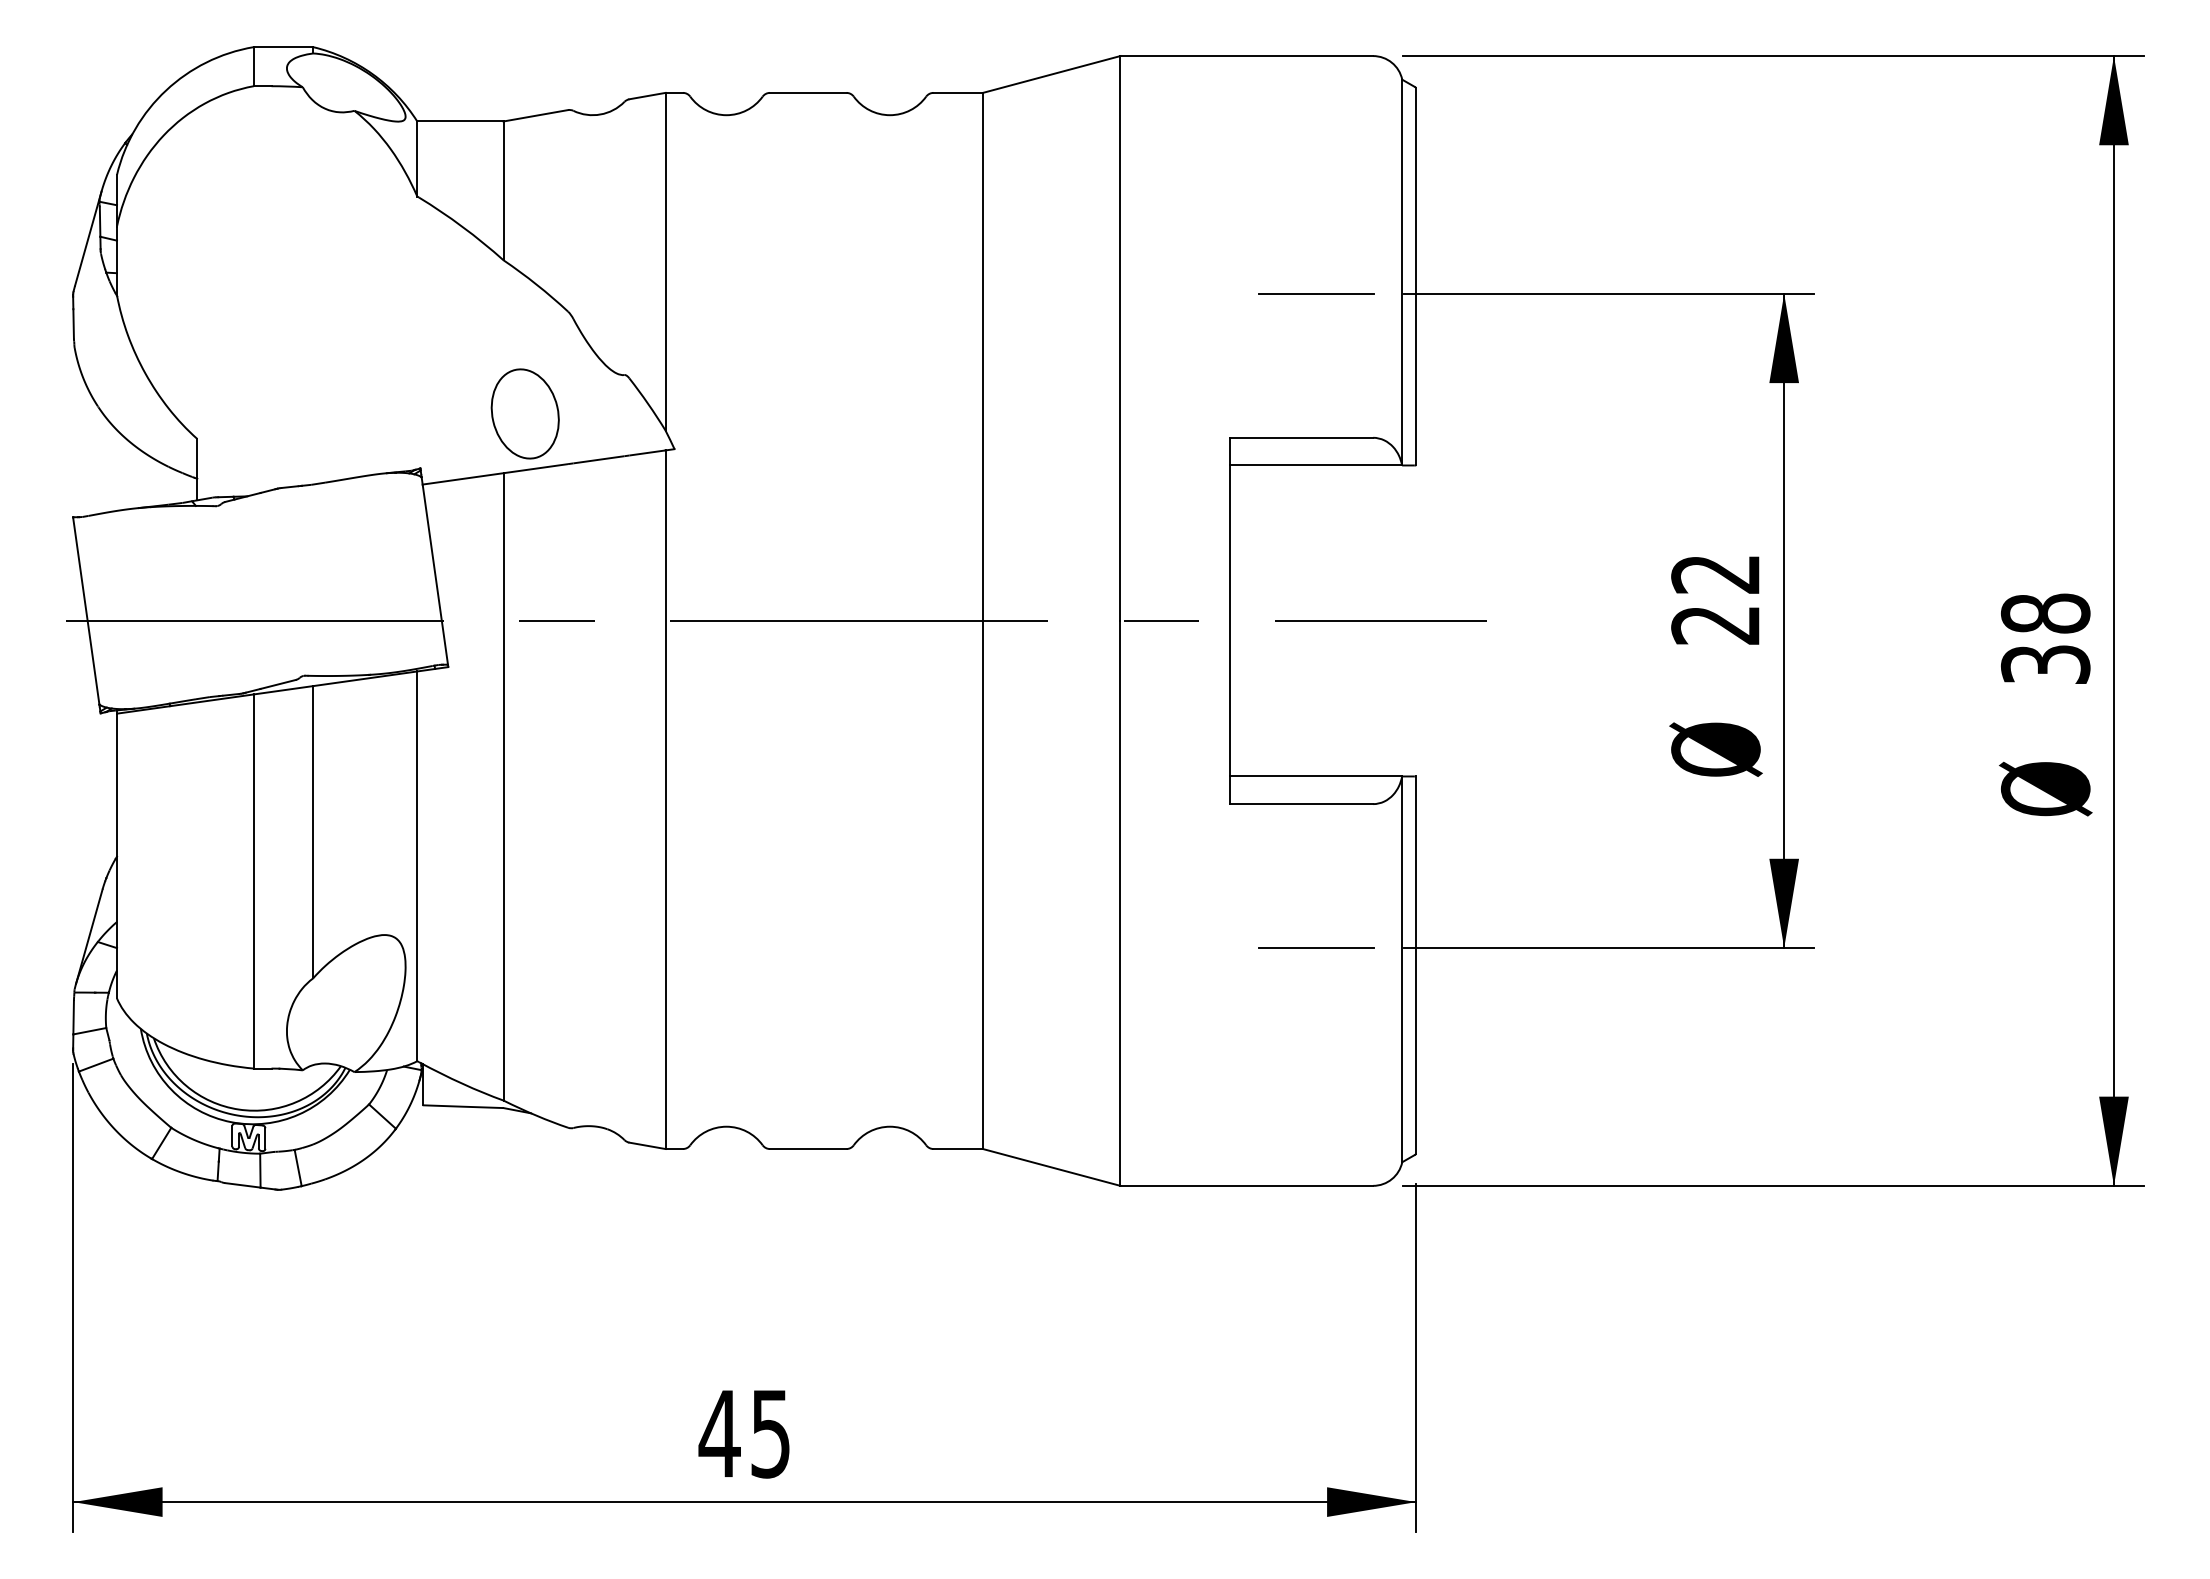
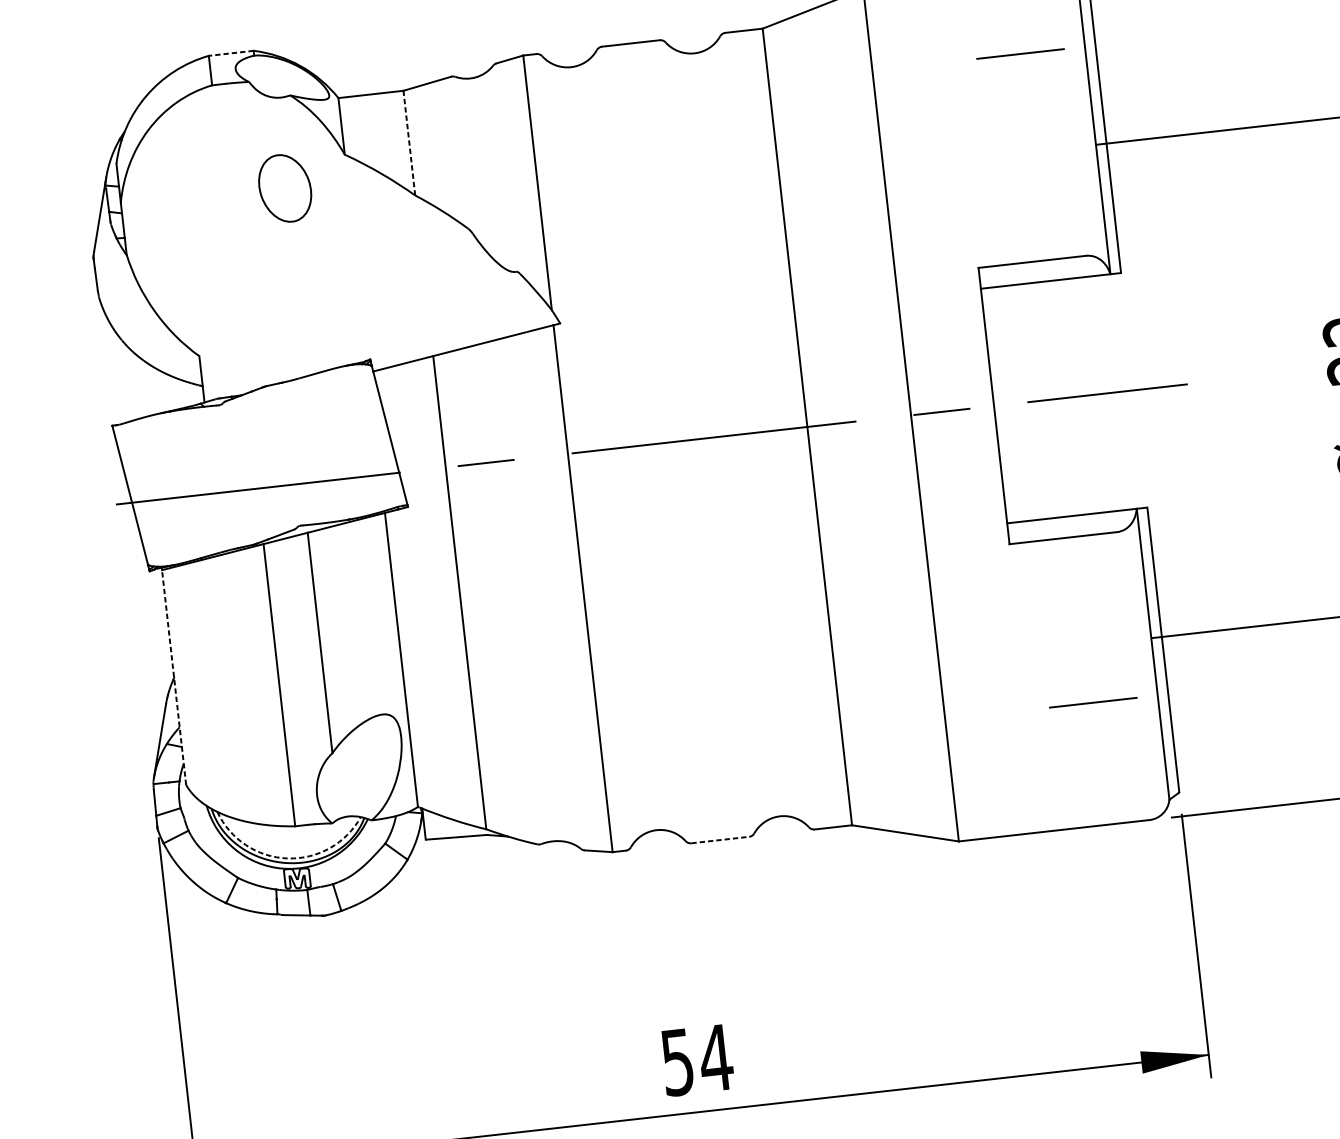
line: (283, 47) -> (231, 53), solid -> dashed
line: (503, 190) -> (409, 142), solid -> dashed
line: (1316, 293) -> (1020, 53), moved
part: (524, 413) -> (284, 188), moved
line: (117, 855) -> (174, 677), solid -> dashed
line: (1316, 947) -> (1093, 702), moved
arc: (238, 1109) -> (287, 858), solid -> dashed
line: (808, 1149) -> (720, 840), solid -> dashed
text: (744, 1434) -> (696, 1060), 45 -> 54

